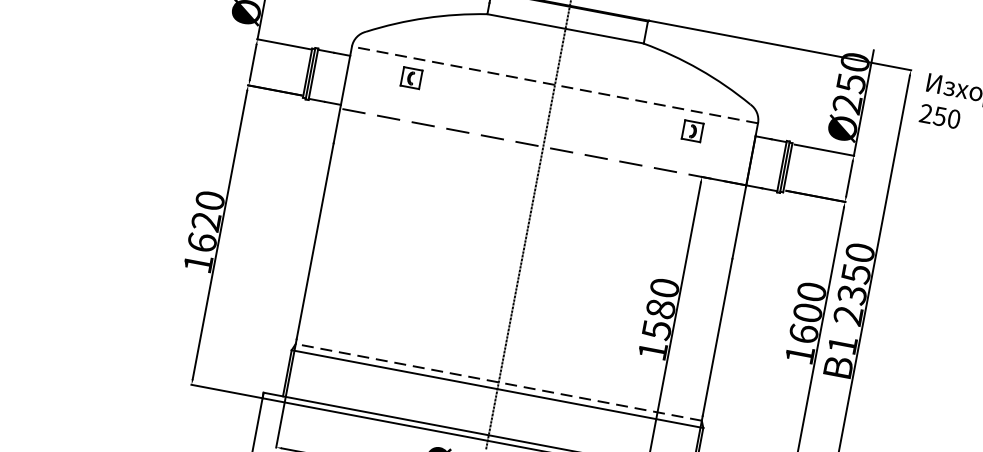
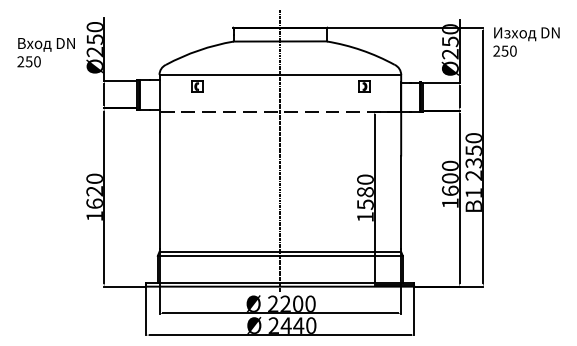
line: (555, 84) -> (280, 74), dashed -> solid
line: (499, 381) -> (280, 251), dashed -> solid

